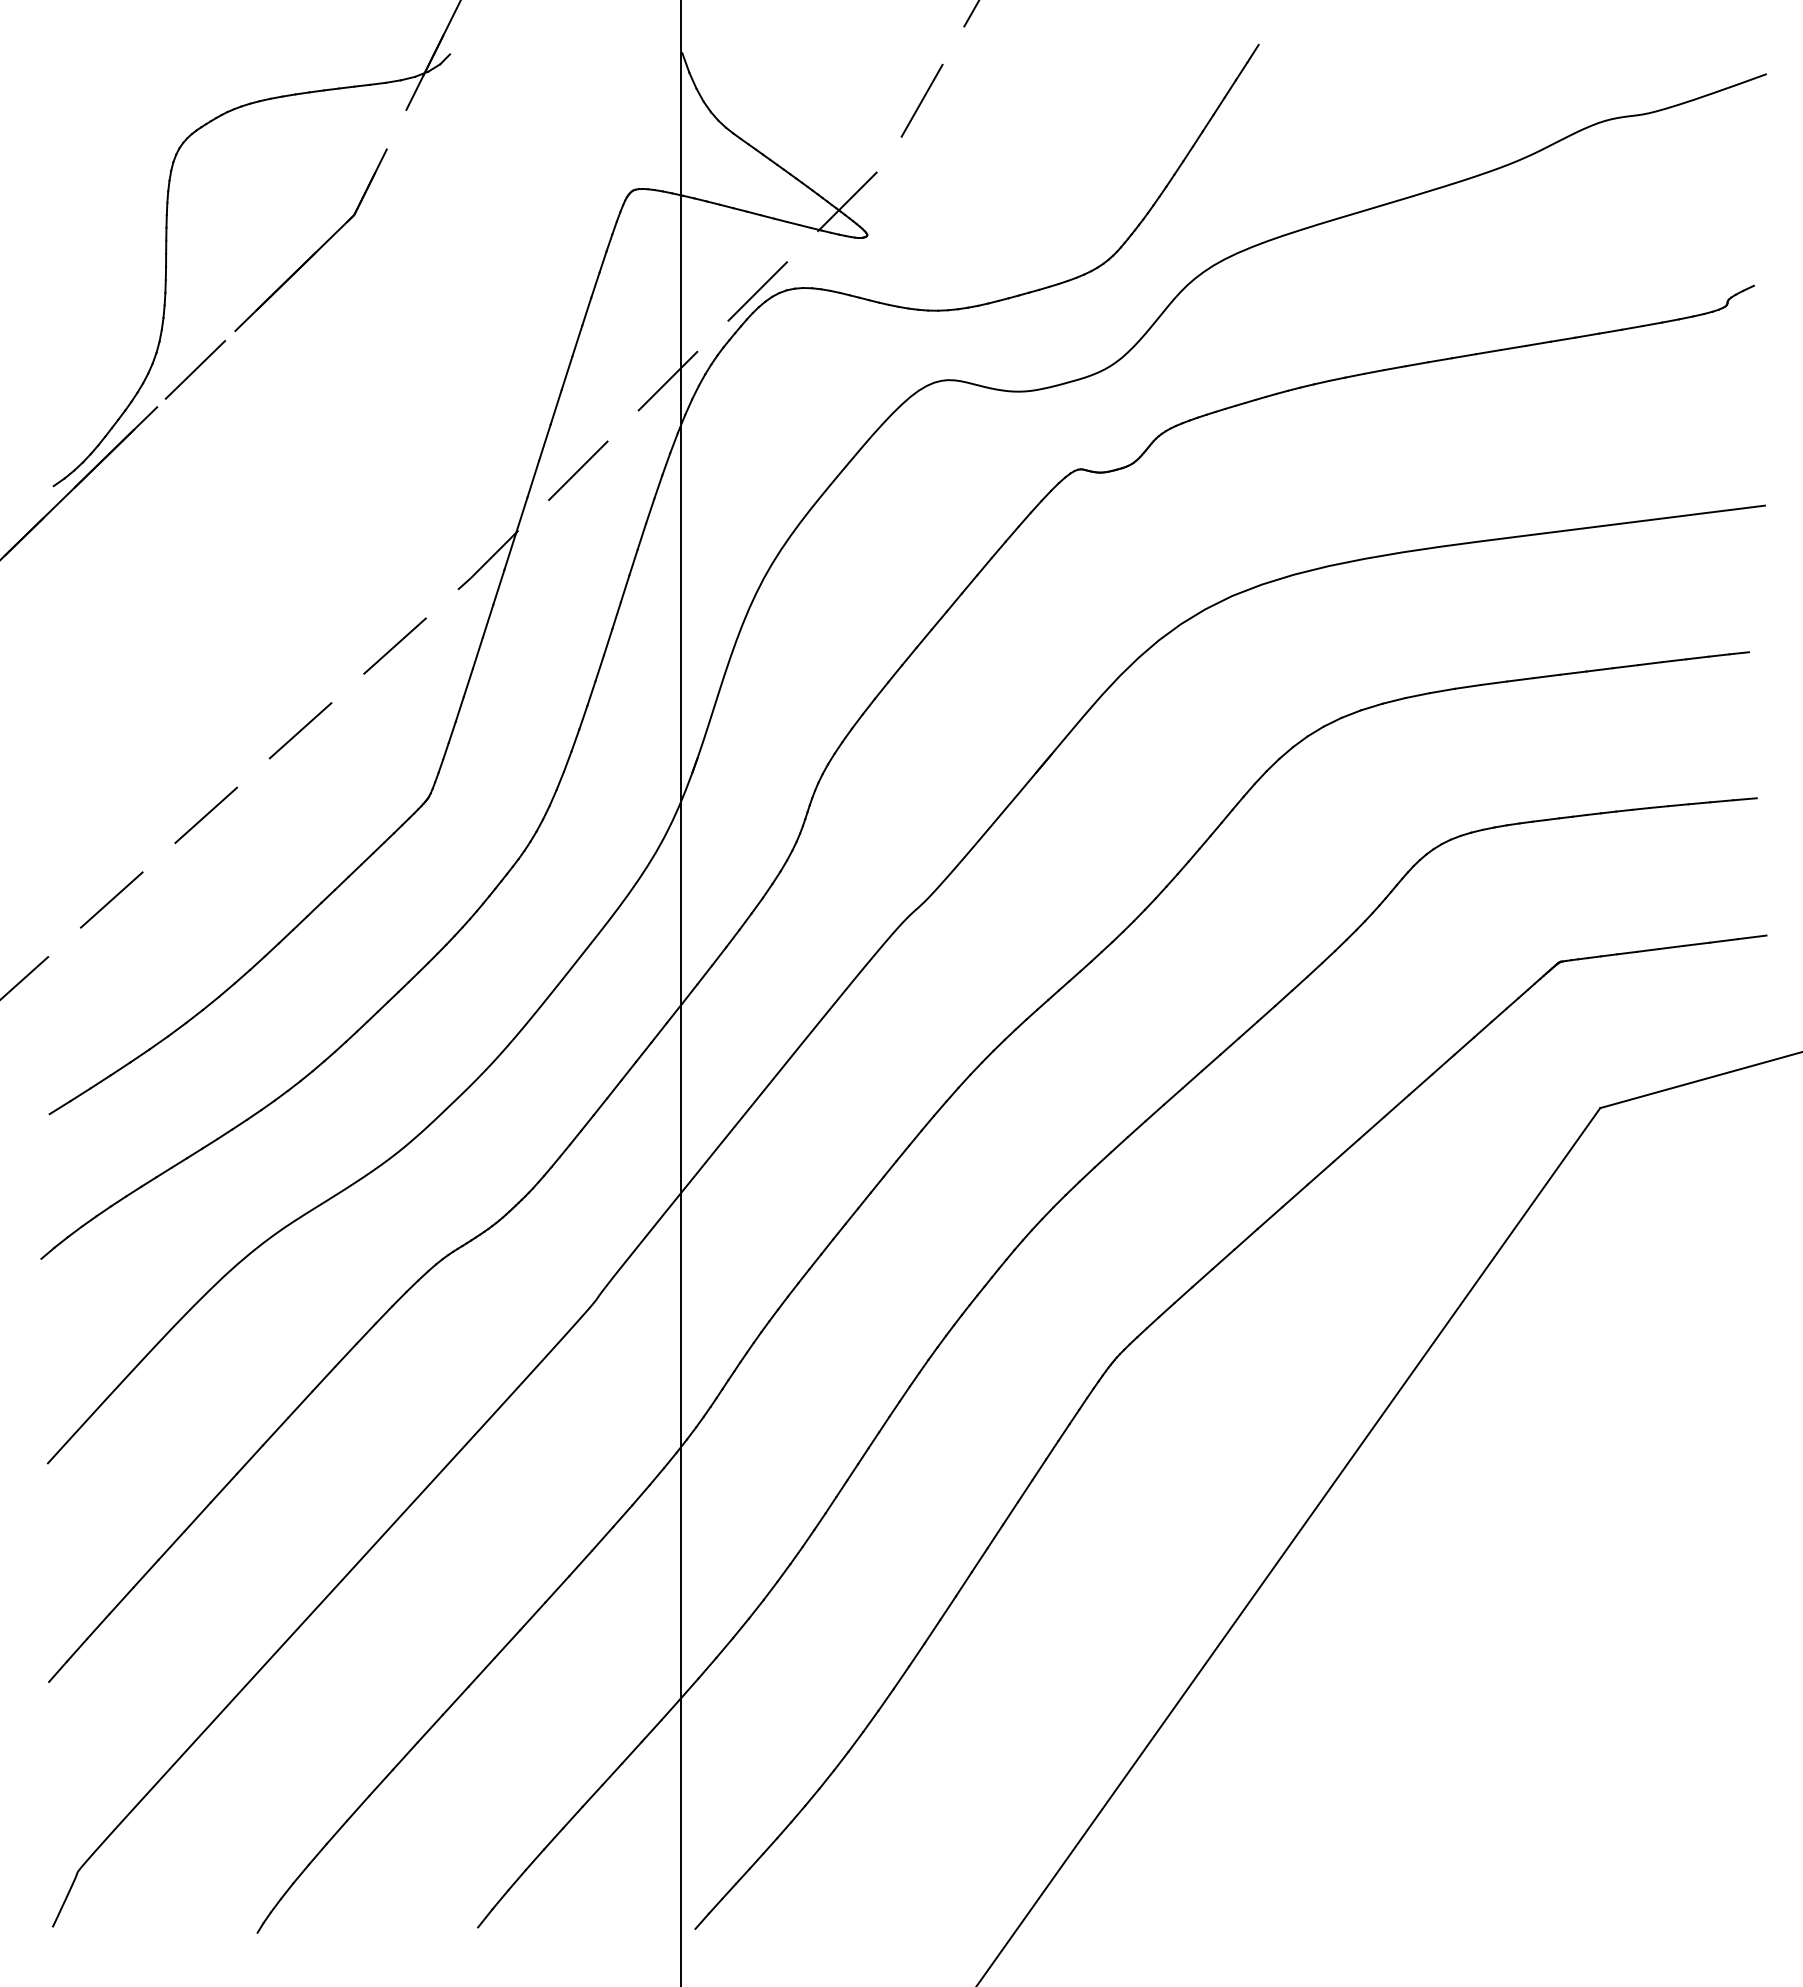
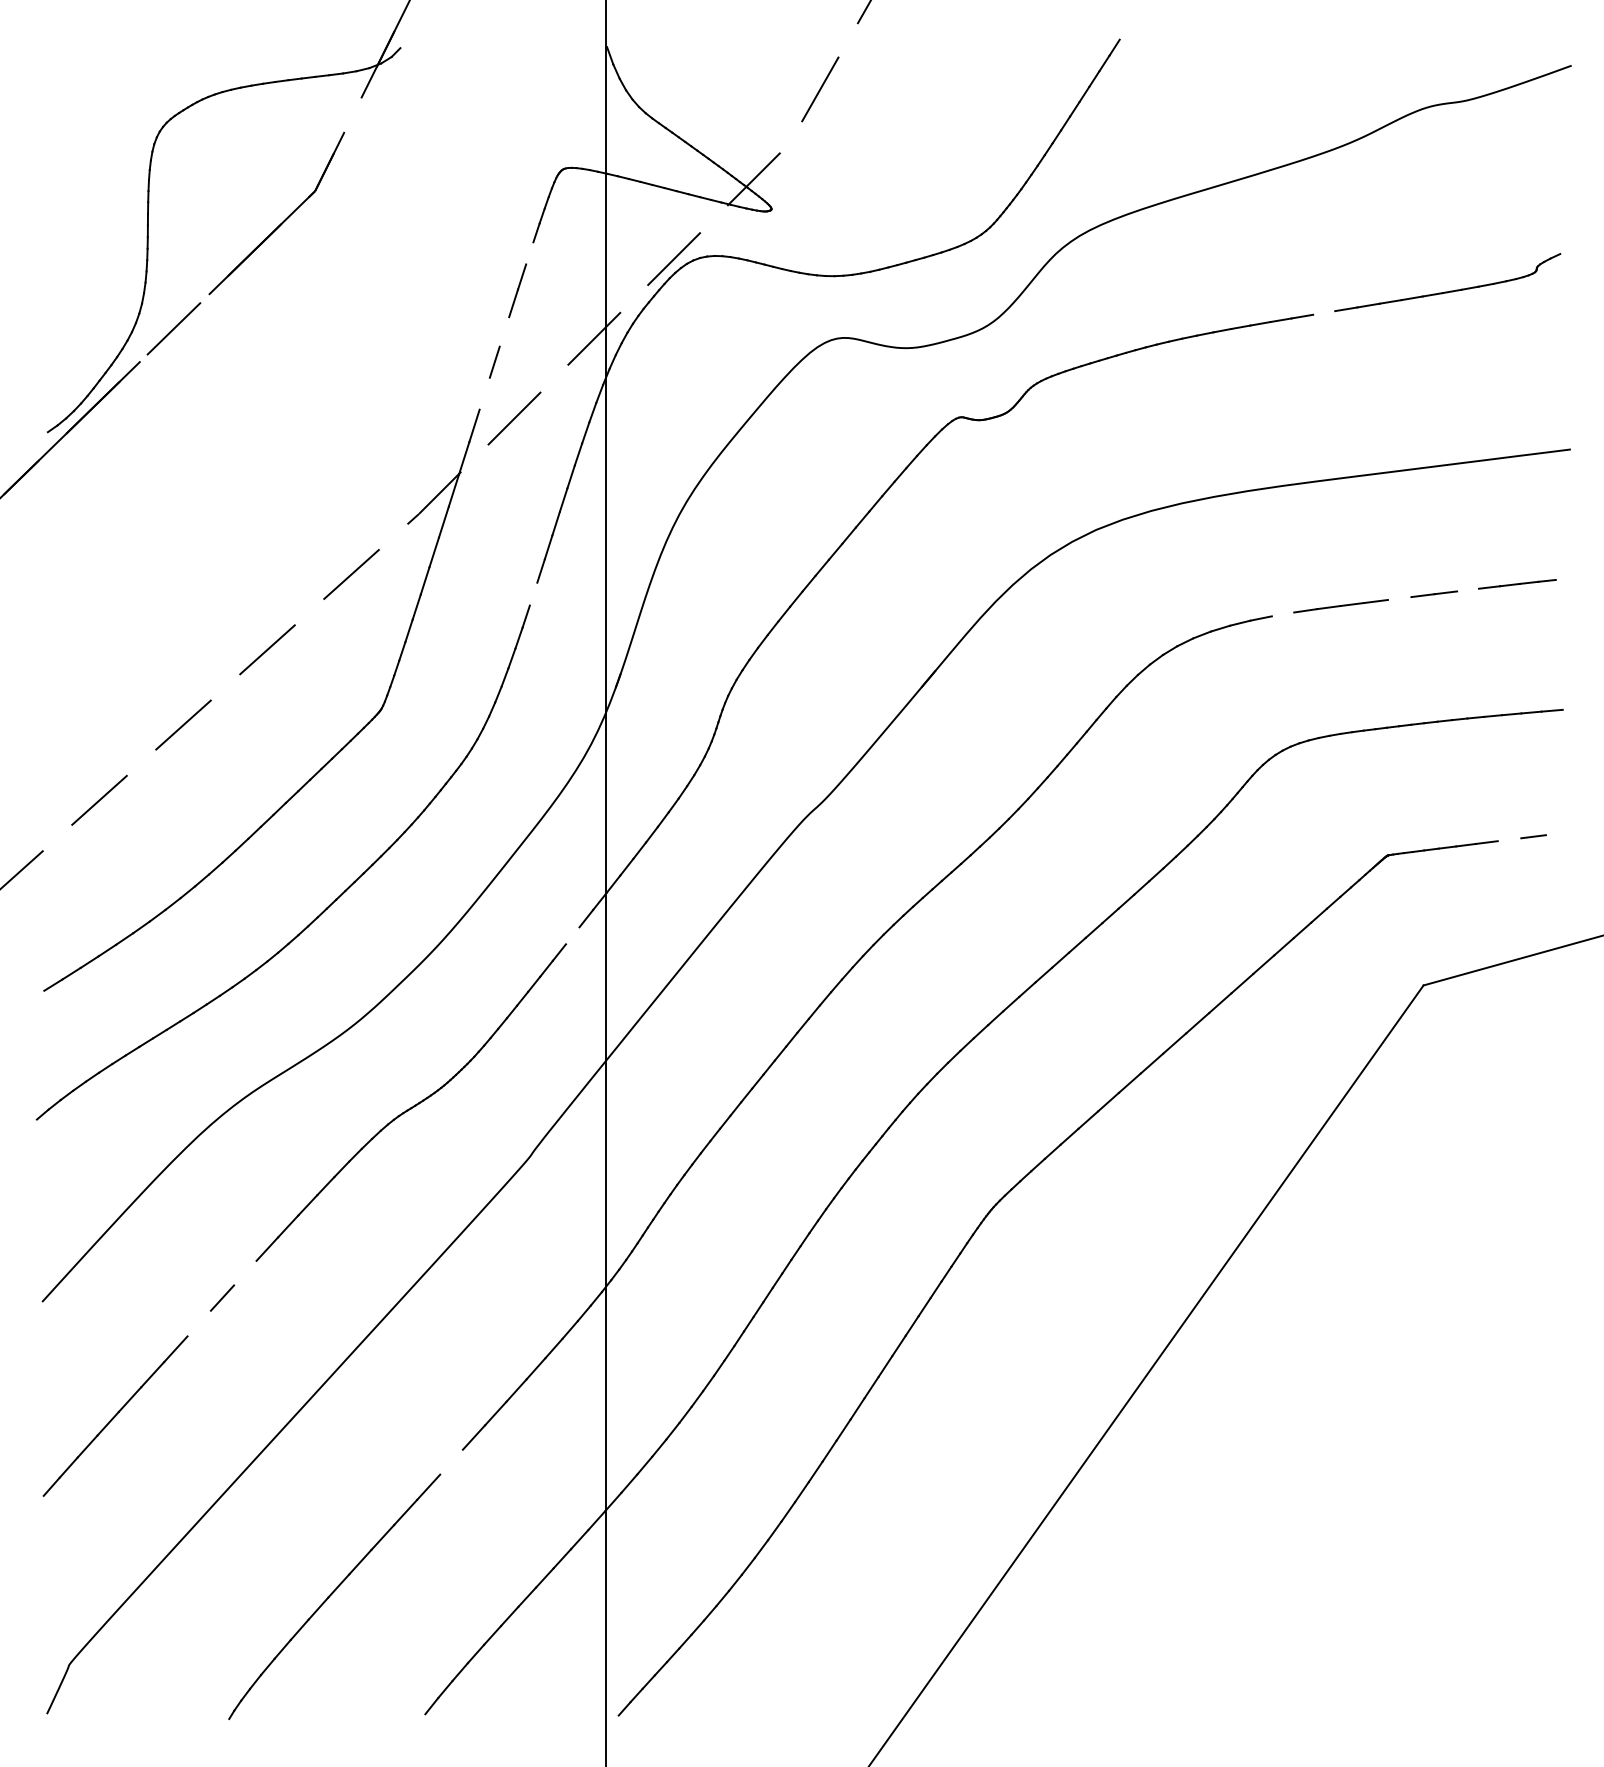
line: (595, 284) -> (529, 252), removed
line: (1488, 352) -> (1324, 313), removed
line: (566, 373) -> (504, 332), removed
line: (544, 442) -> (484, 393), removed
line: (1650, 663) -> (1468, 589), removed
line: (599, 668) -> (533, 594), removed
line: (1573, 672) -> (1399, 597), removed
line: (1441, 690) -> (1282, 613), removed
line: (1751, 937) -> (1558, 833), removed
line: (1696, 943) -> (1509, 839), removed
line: (643, 1051) -> (572, 935), removed
line: (275, 1431) -> (245, 1273), removed
line: (223, 1487) -> (198, 1322), removed
line: (507, 1644) -> (451, 1462), removed

